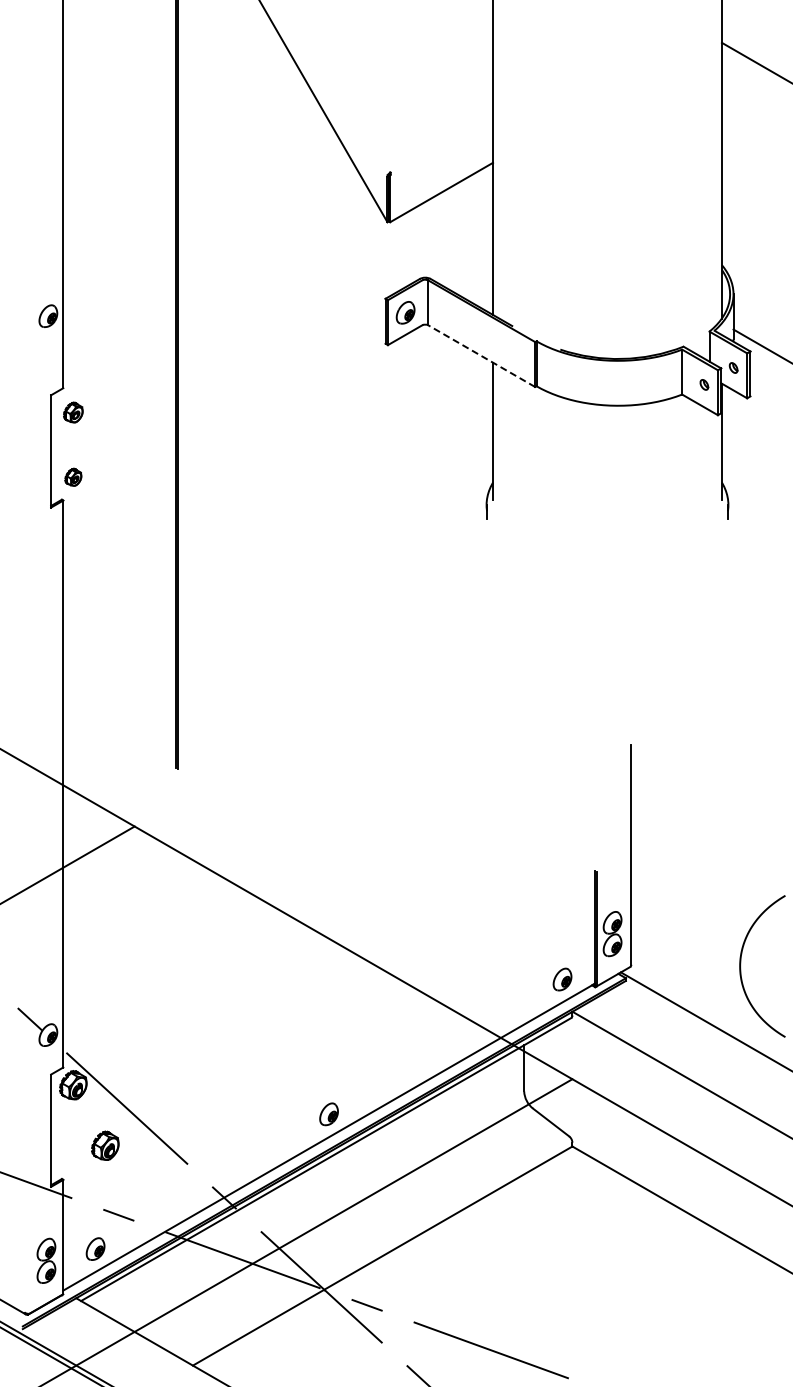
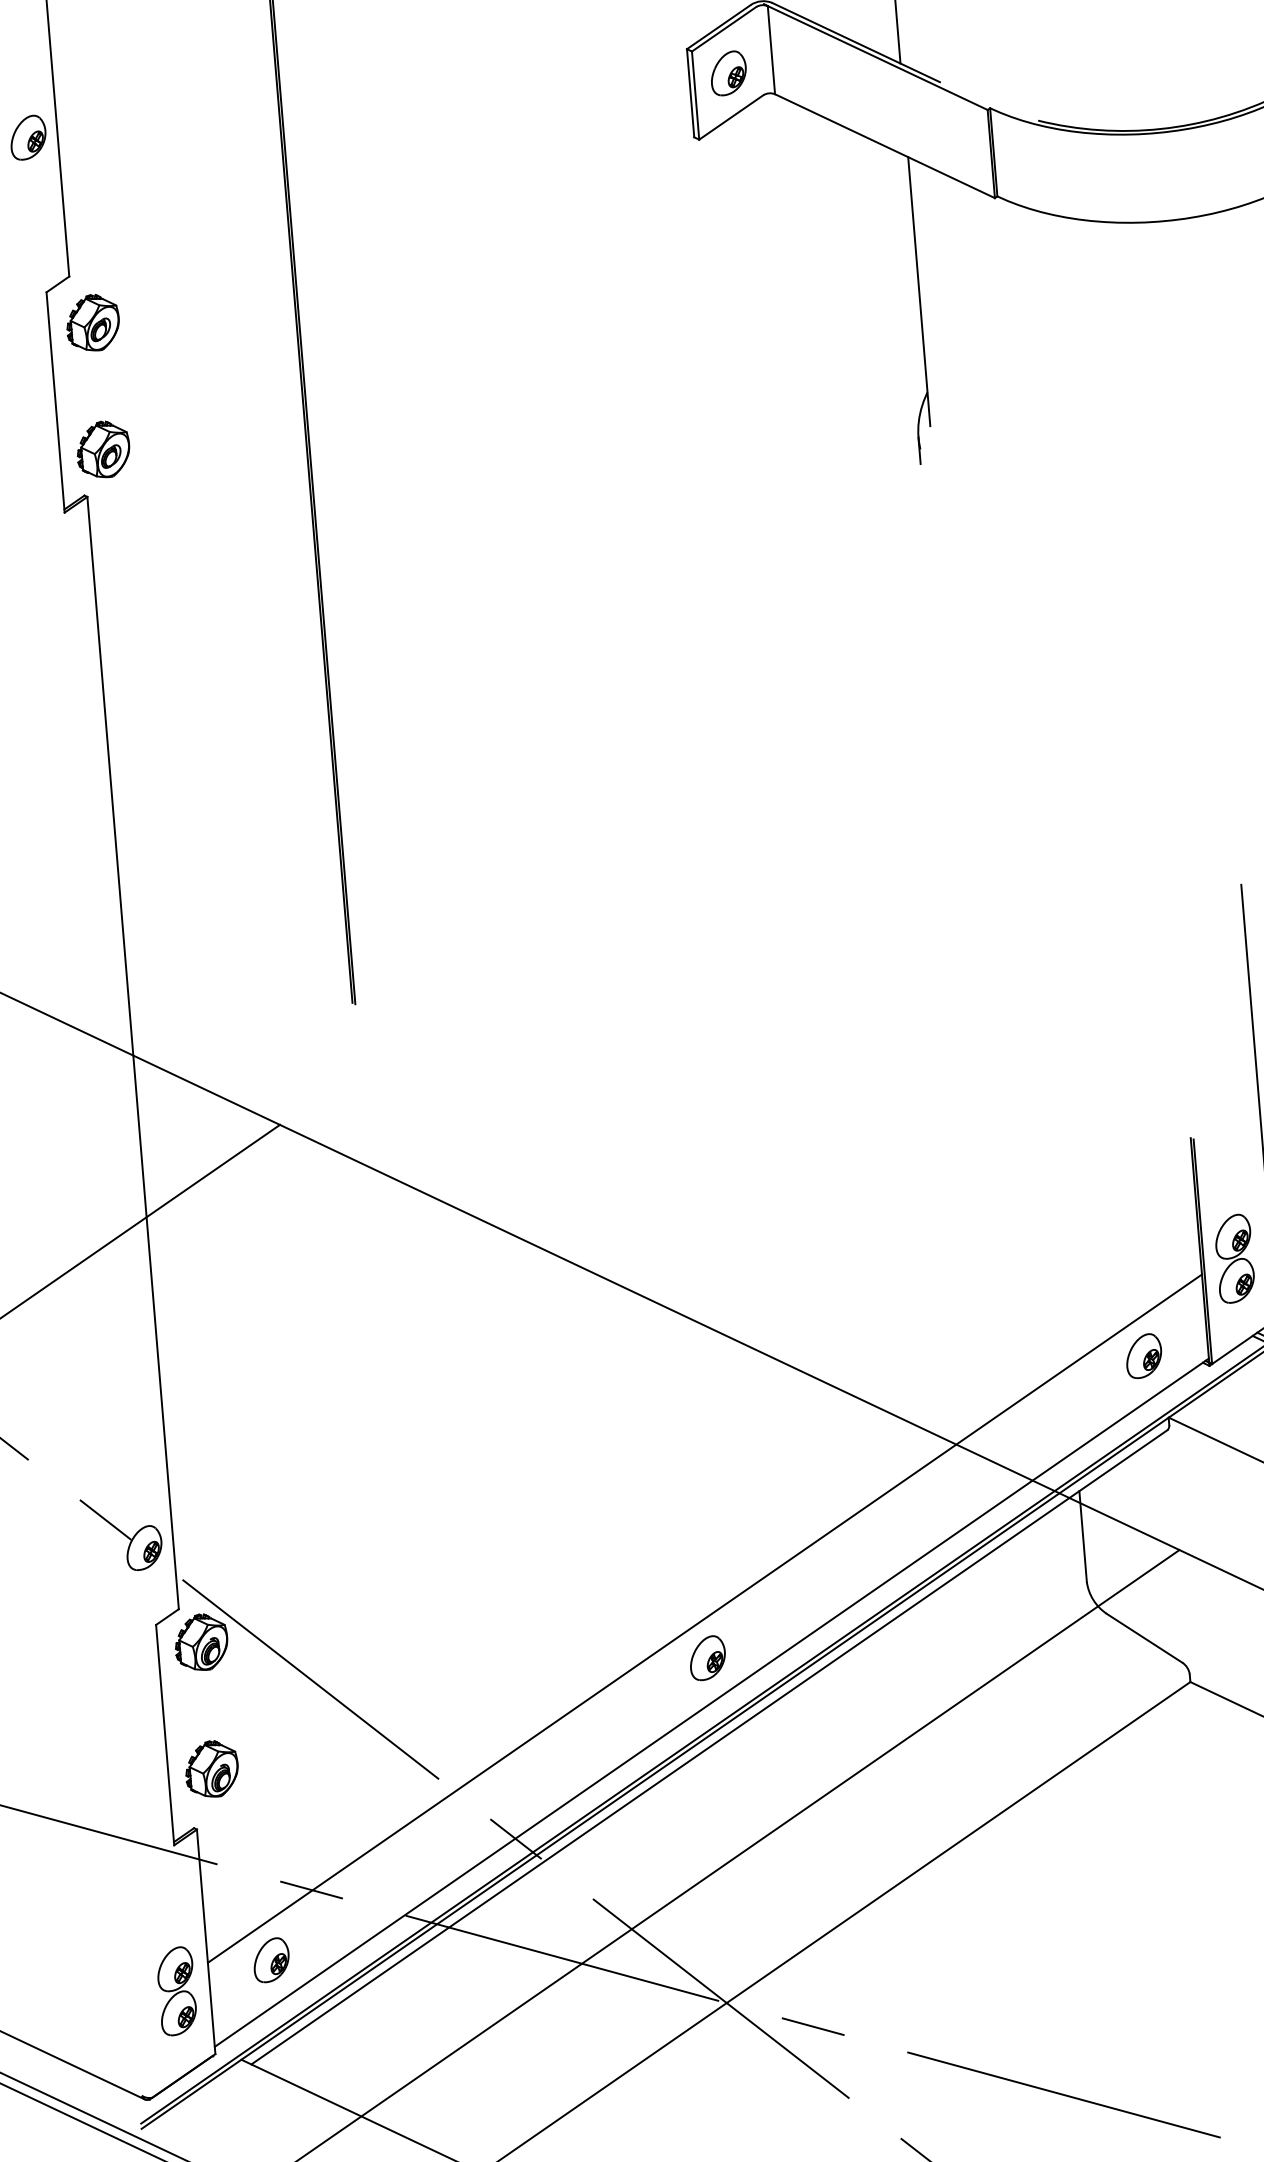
line: (481, 356) -> (884, 146), dashed -> solid
part: (73, 412) -> (93, 322), size x1.43
part: (73, 477) -> (103, 450), size x1.67
line: (329, 1093) -> (705, 1617), added
part: (105, 1145) -> (212, 1768), moved

